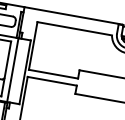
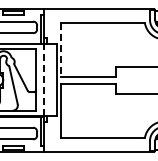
line: (33, 45) -> (61, 49), solid -> dashed
line: (12, 69) -> (43, 79), solid -> dashed

